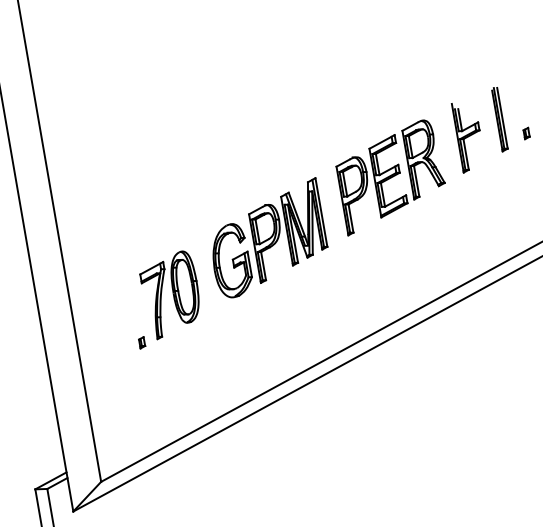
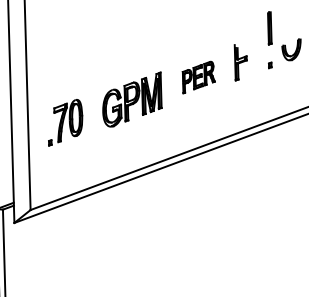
part: (499, 119) -> (269, 28), moved
part: (390, 177) -> (198, 77), size x0.6
part: (165, 298) -> (65, 122), moved

